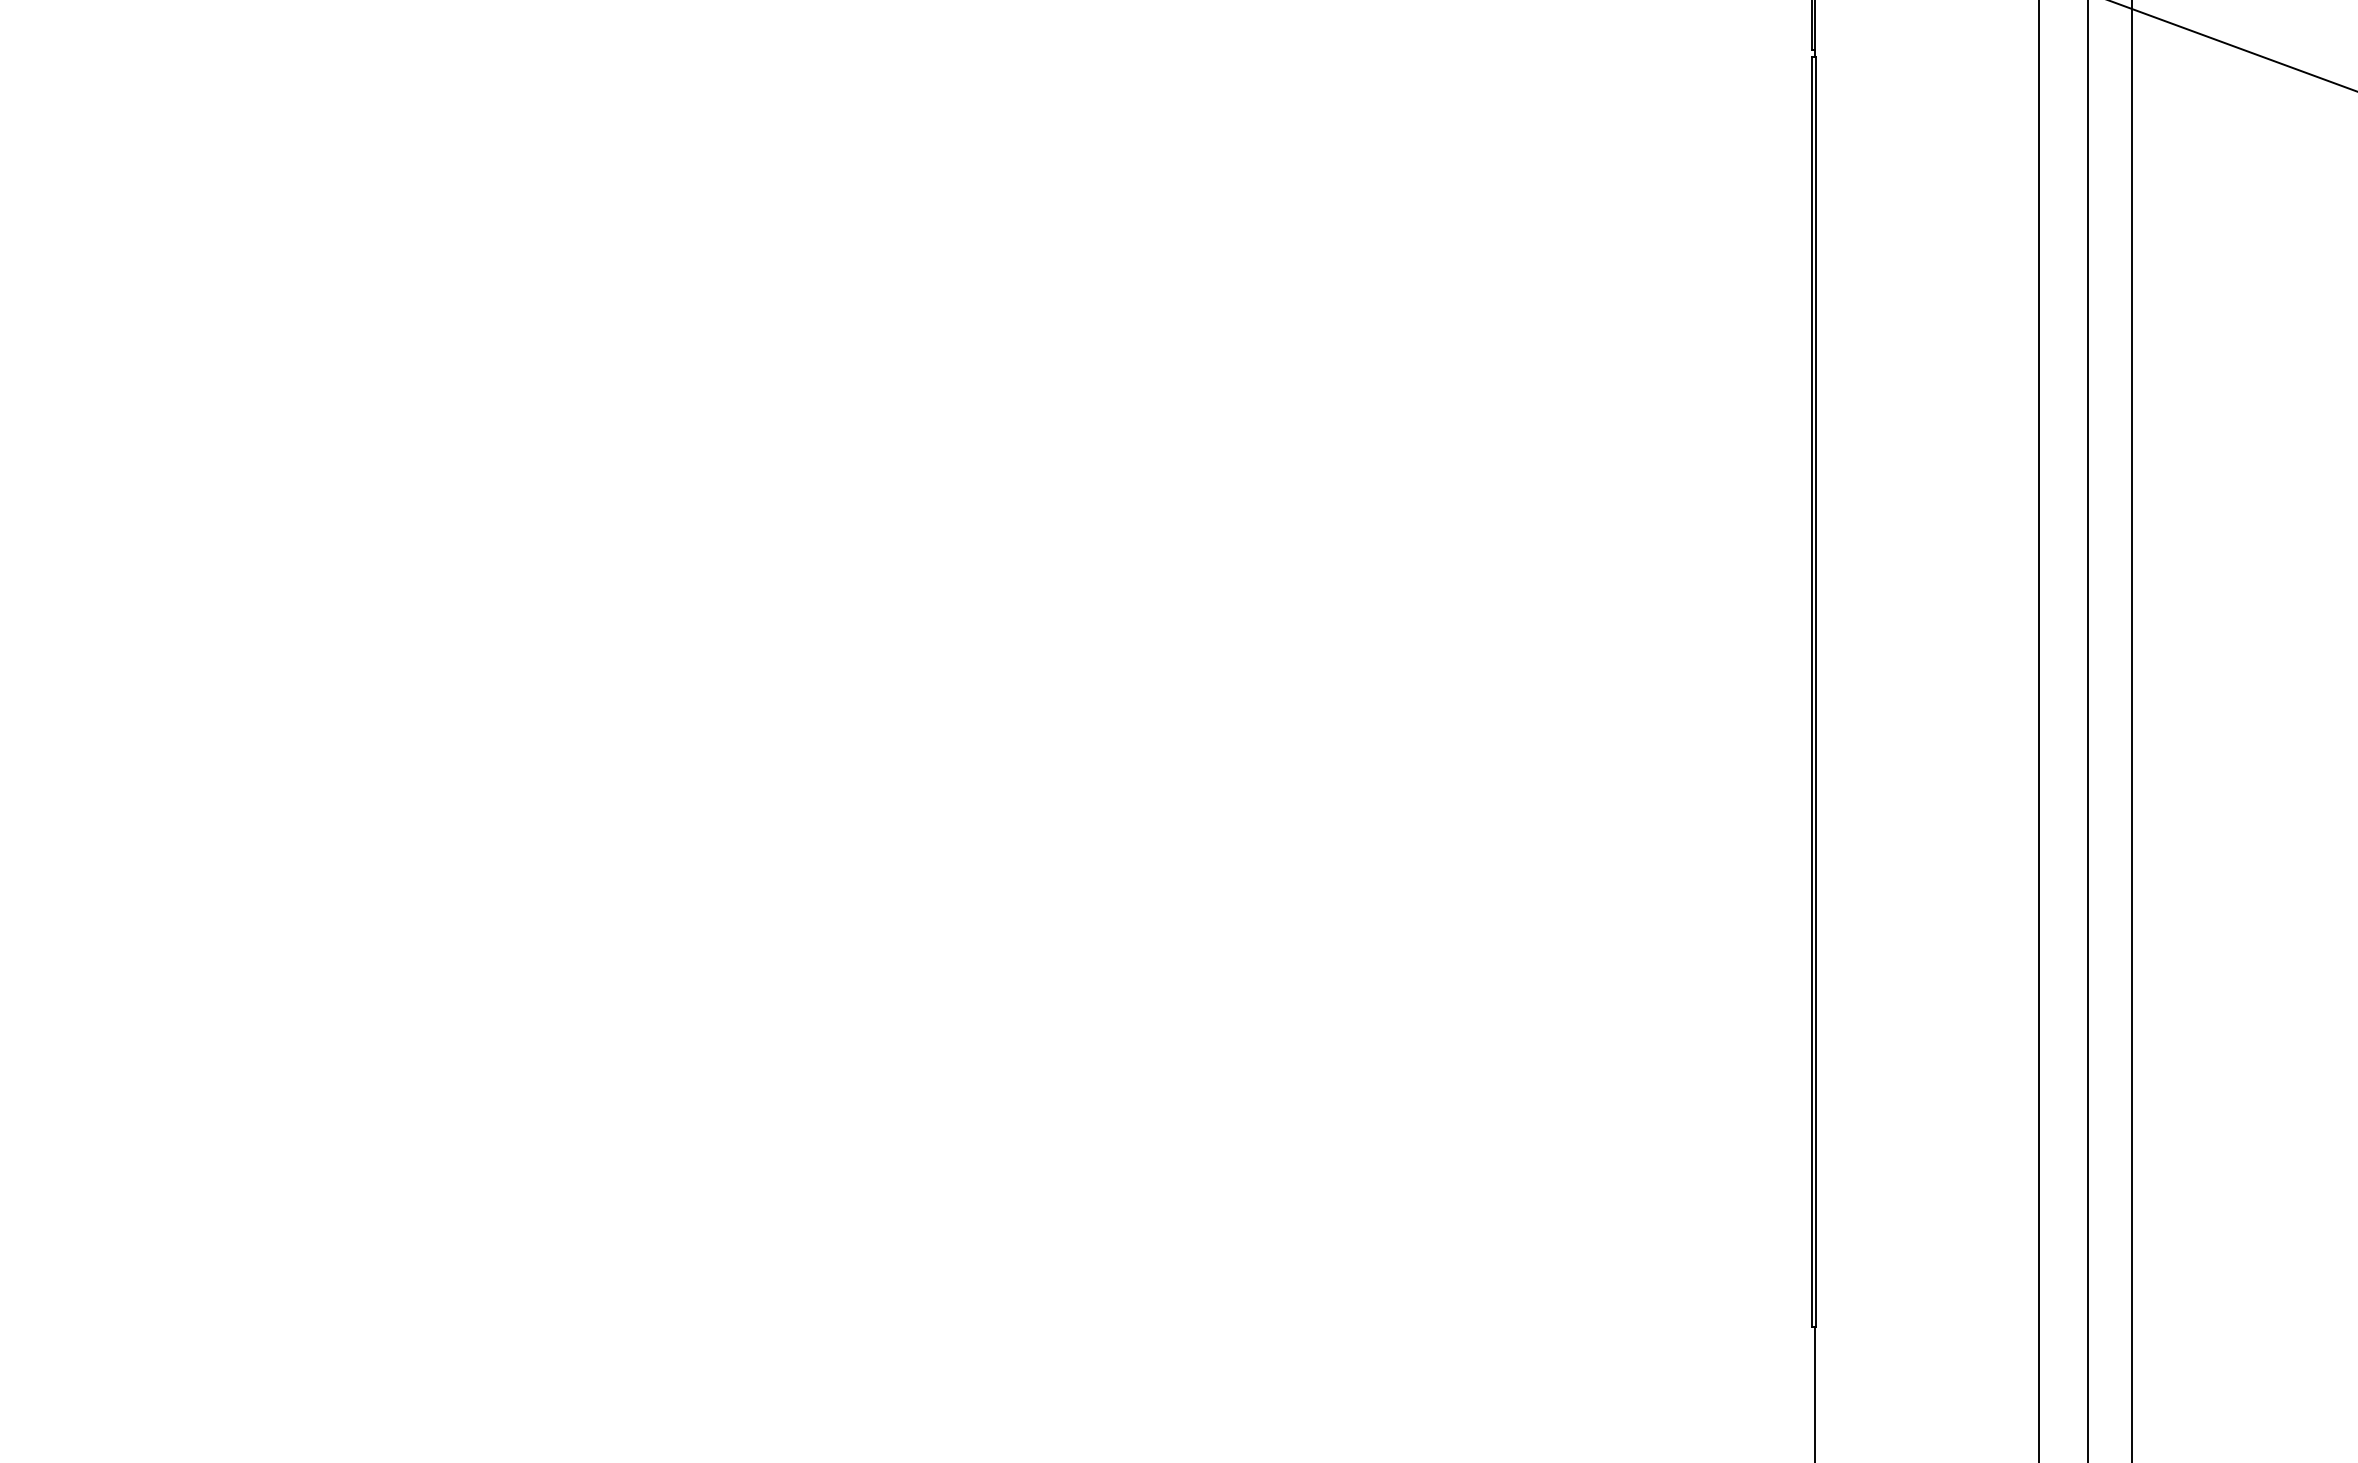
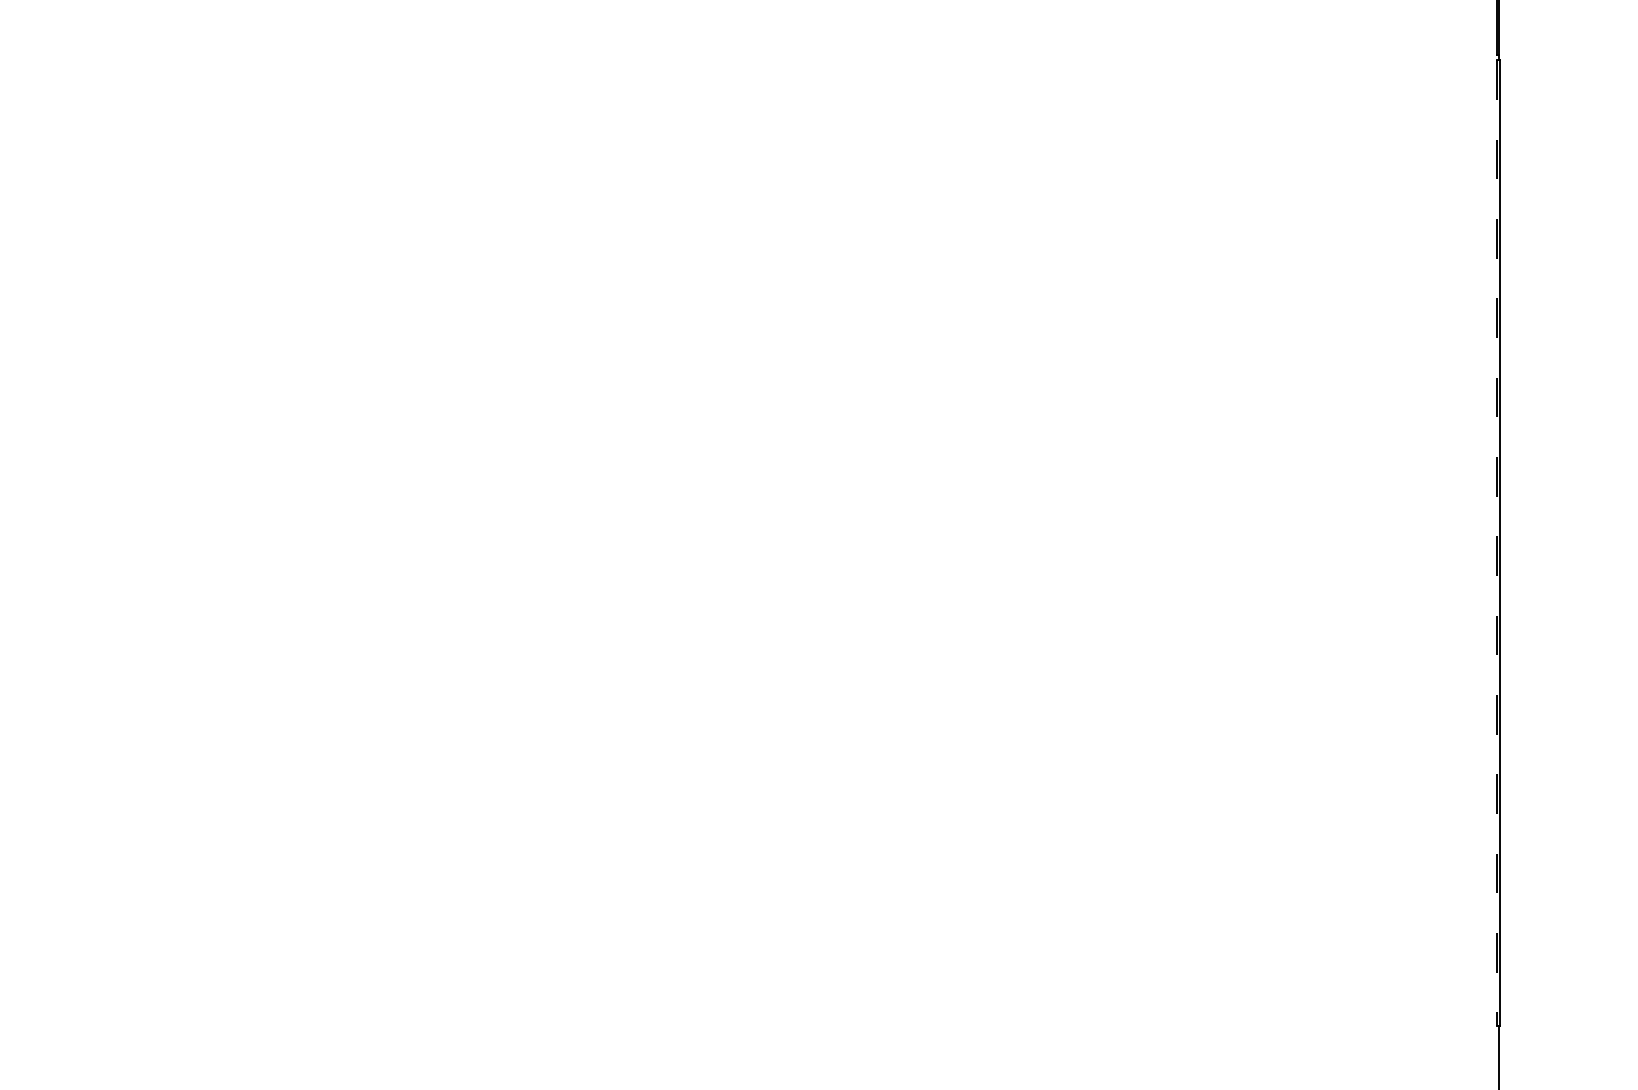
line: (1811, 692) -> (1496, 543), solid -> dashed

